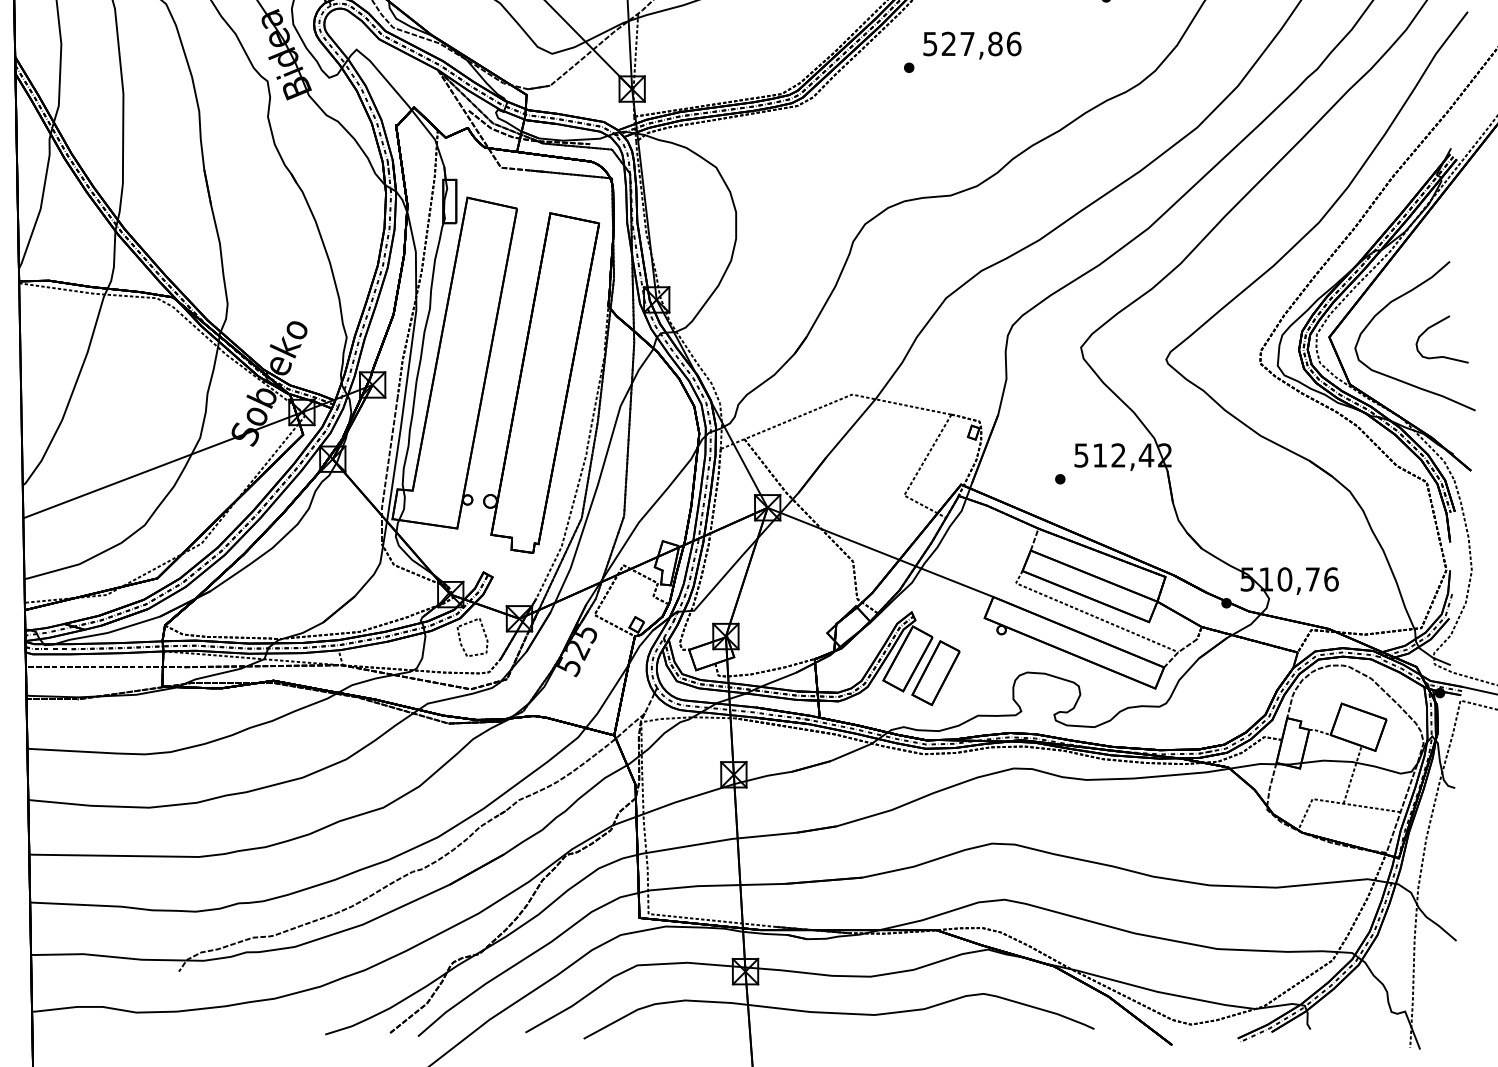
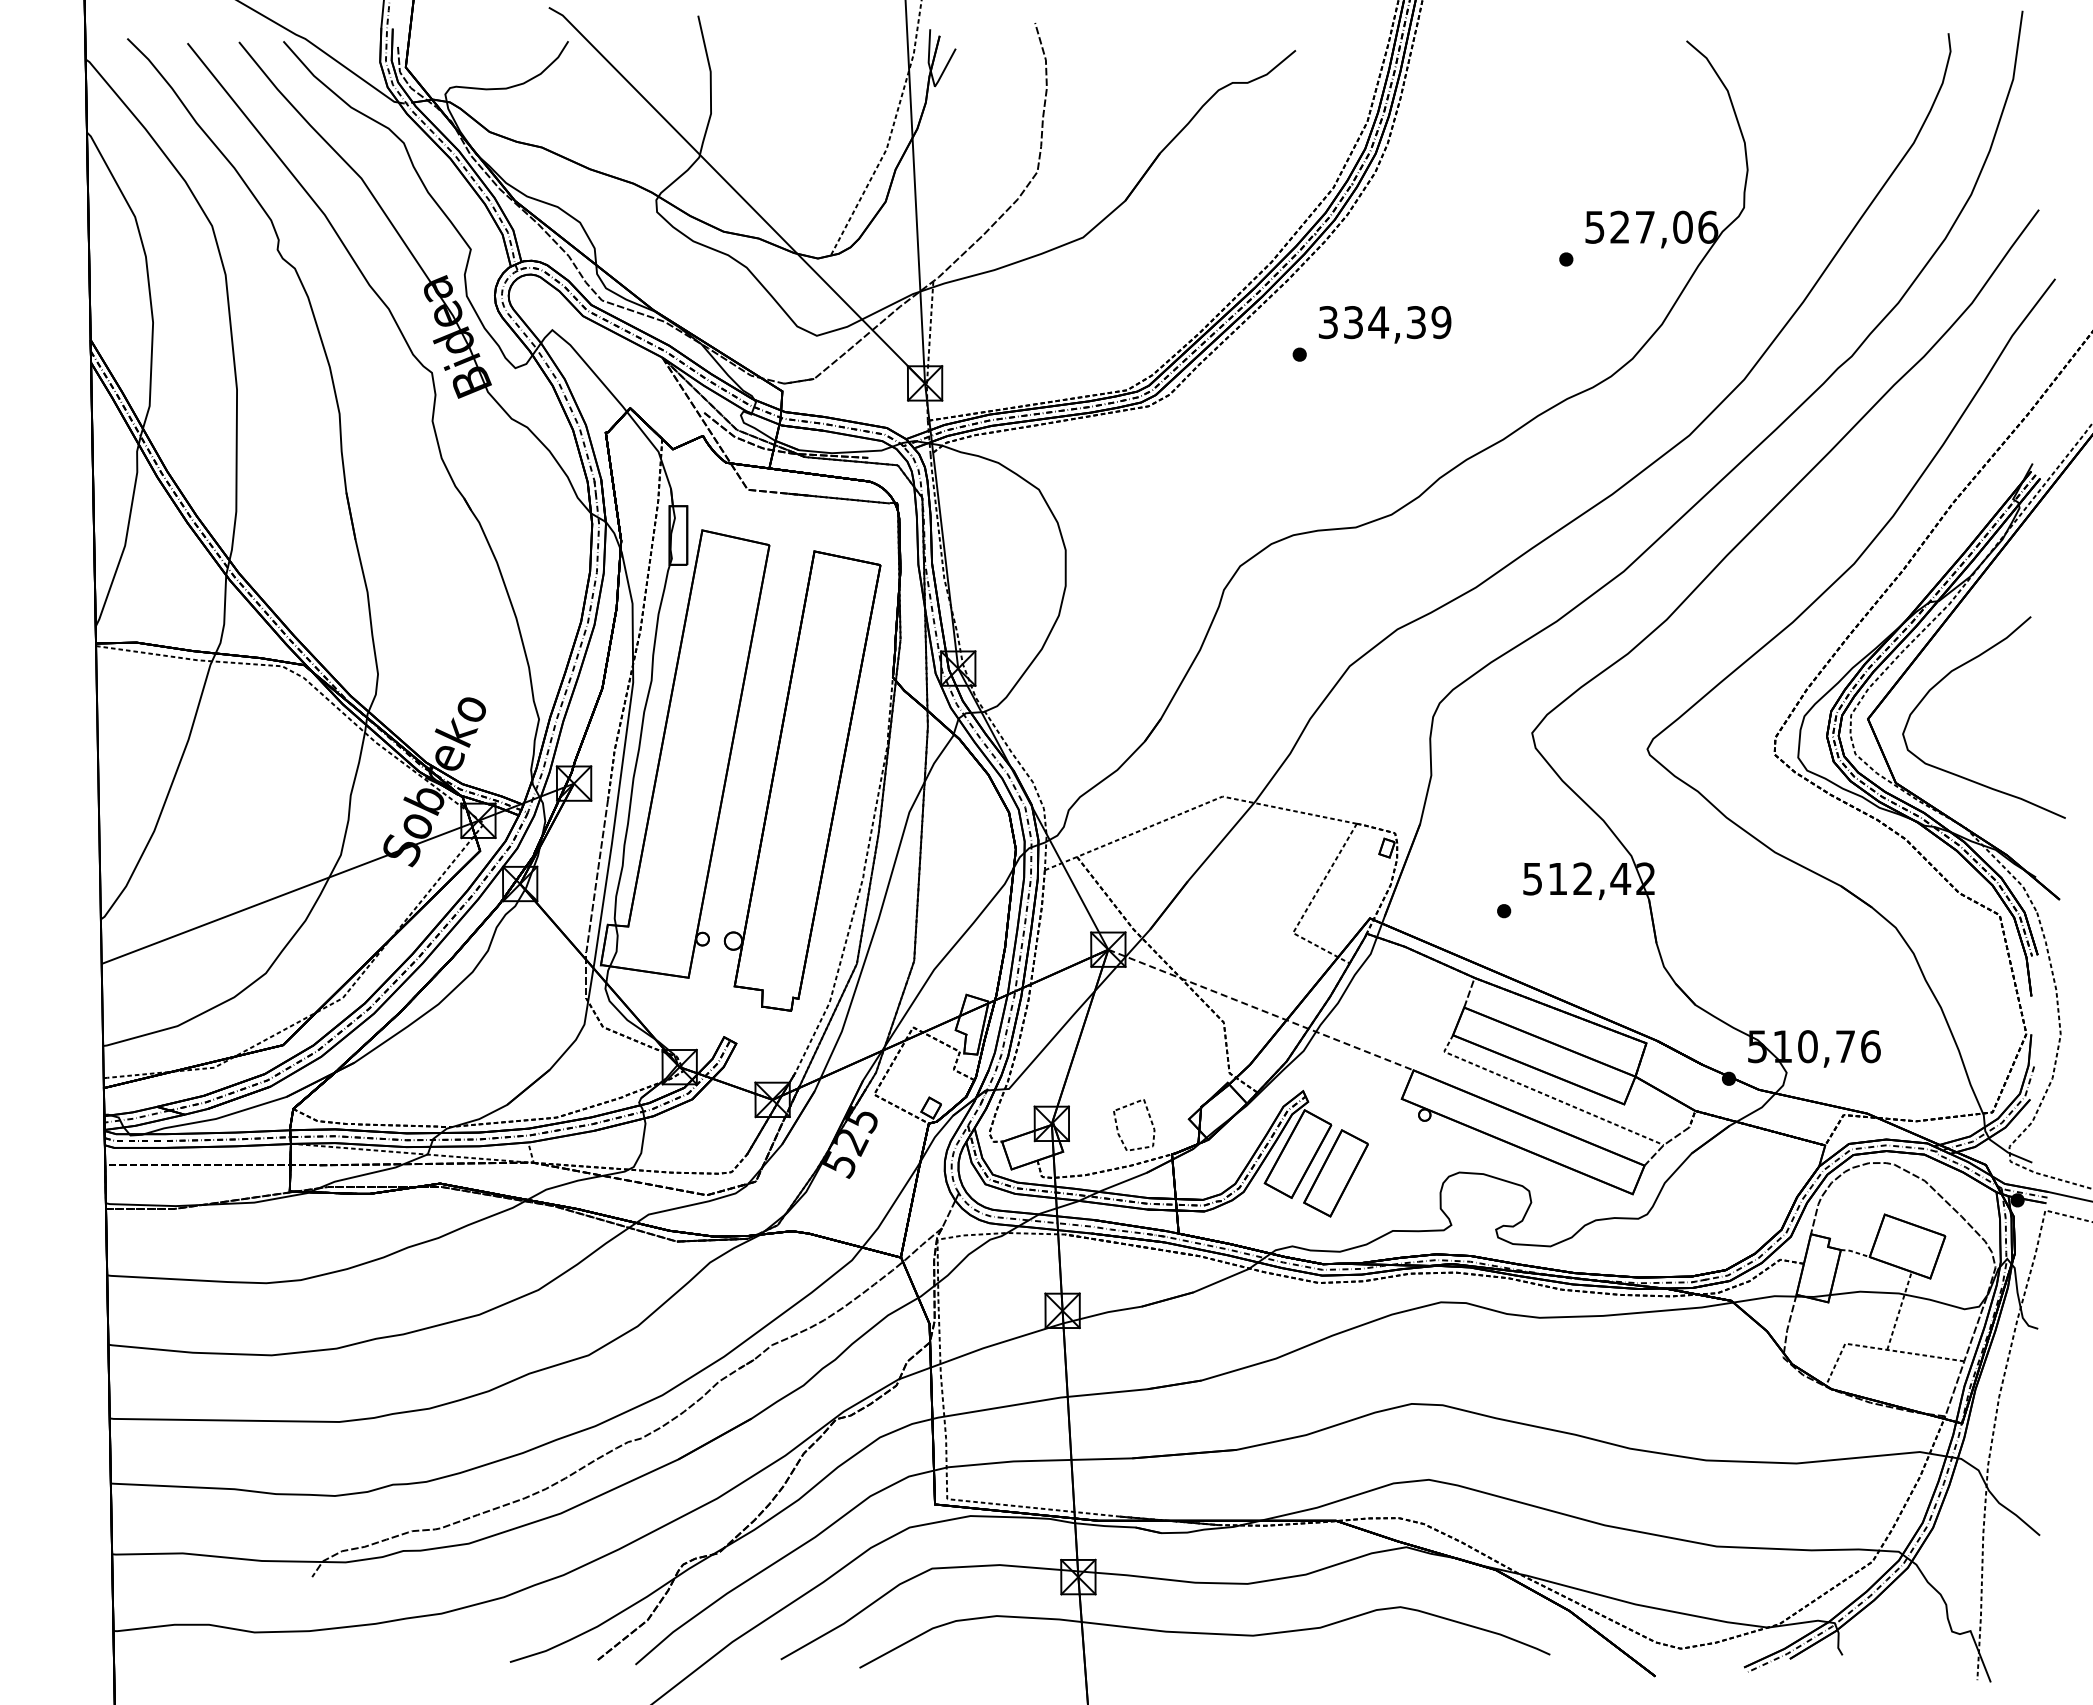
text: (972, 44) -> (1385, 322), 527,86 -> 334,39
curve: (1434, 325) -> (2010, 703), removed
line: (880, 552) -> (1261, 1010), solid -> dashed
part: (483, 631) -> (1148, 1116), moved

